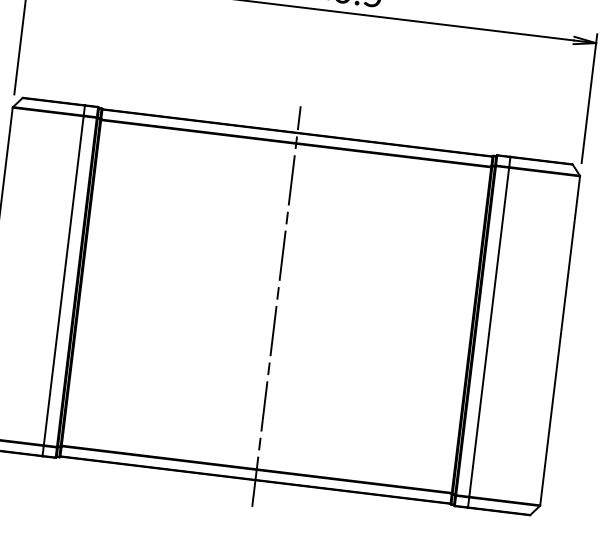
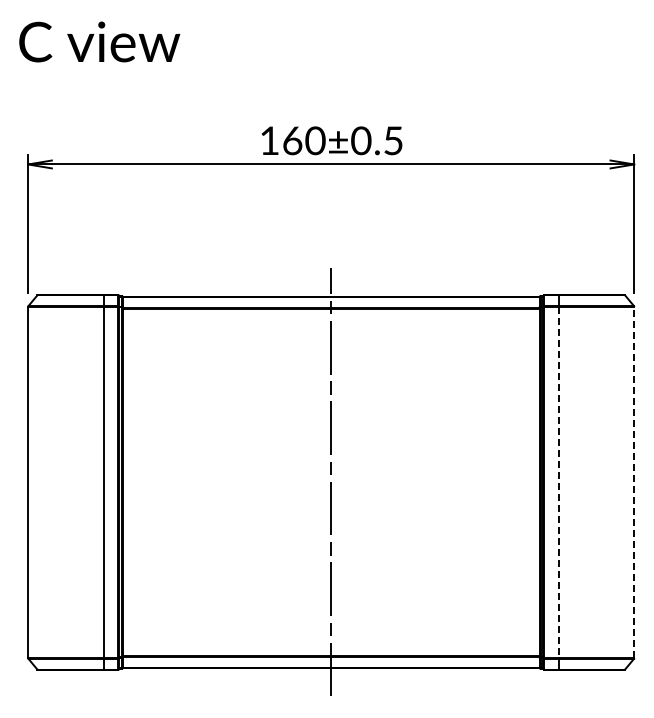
line: (489, 332) -> (558, 482), solid -> dashed
line: (560, 340) -> (634, 482), solid -> dashed

